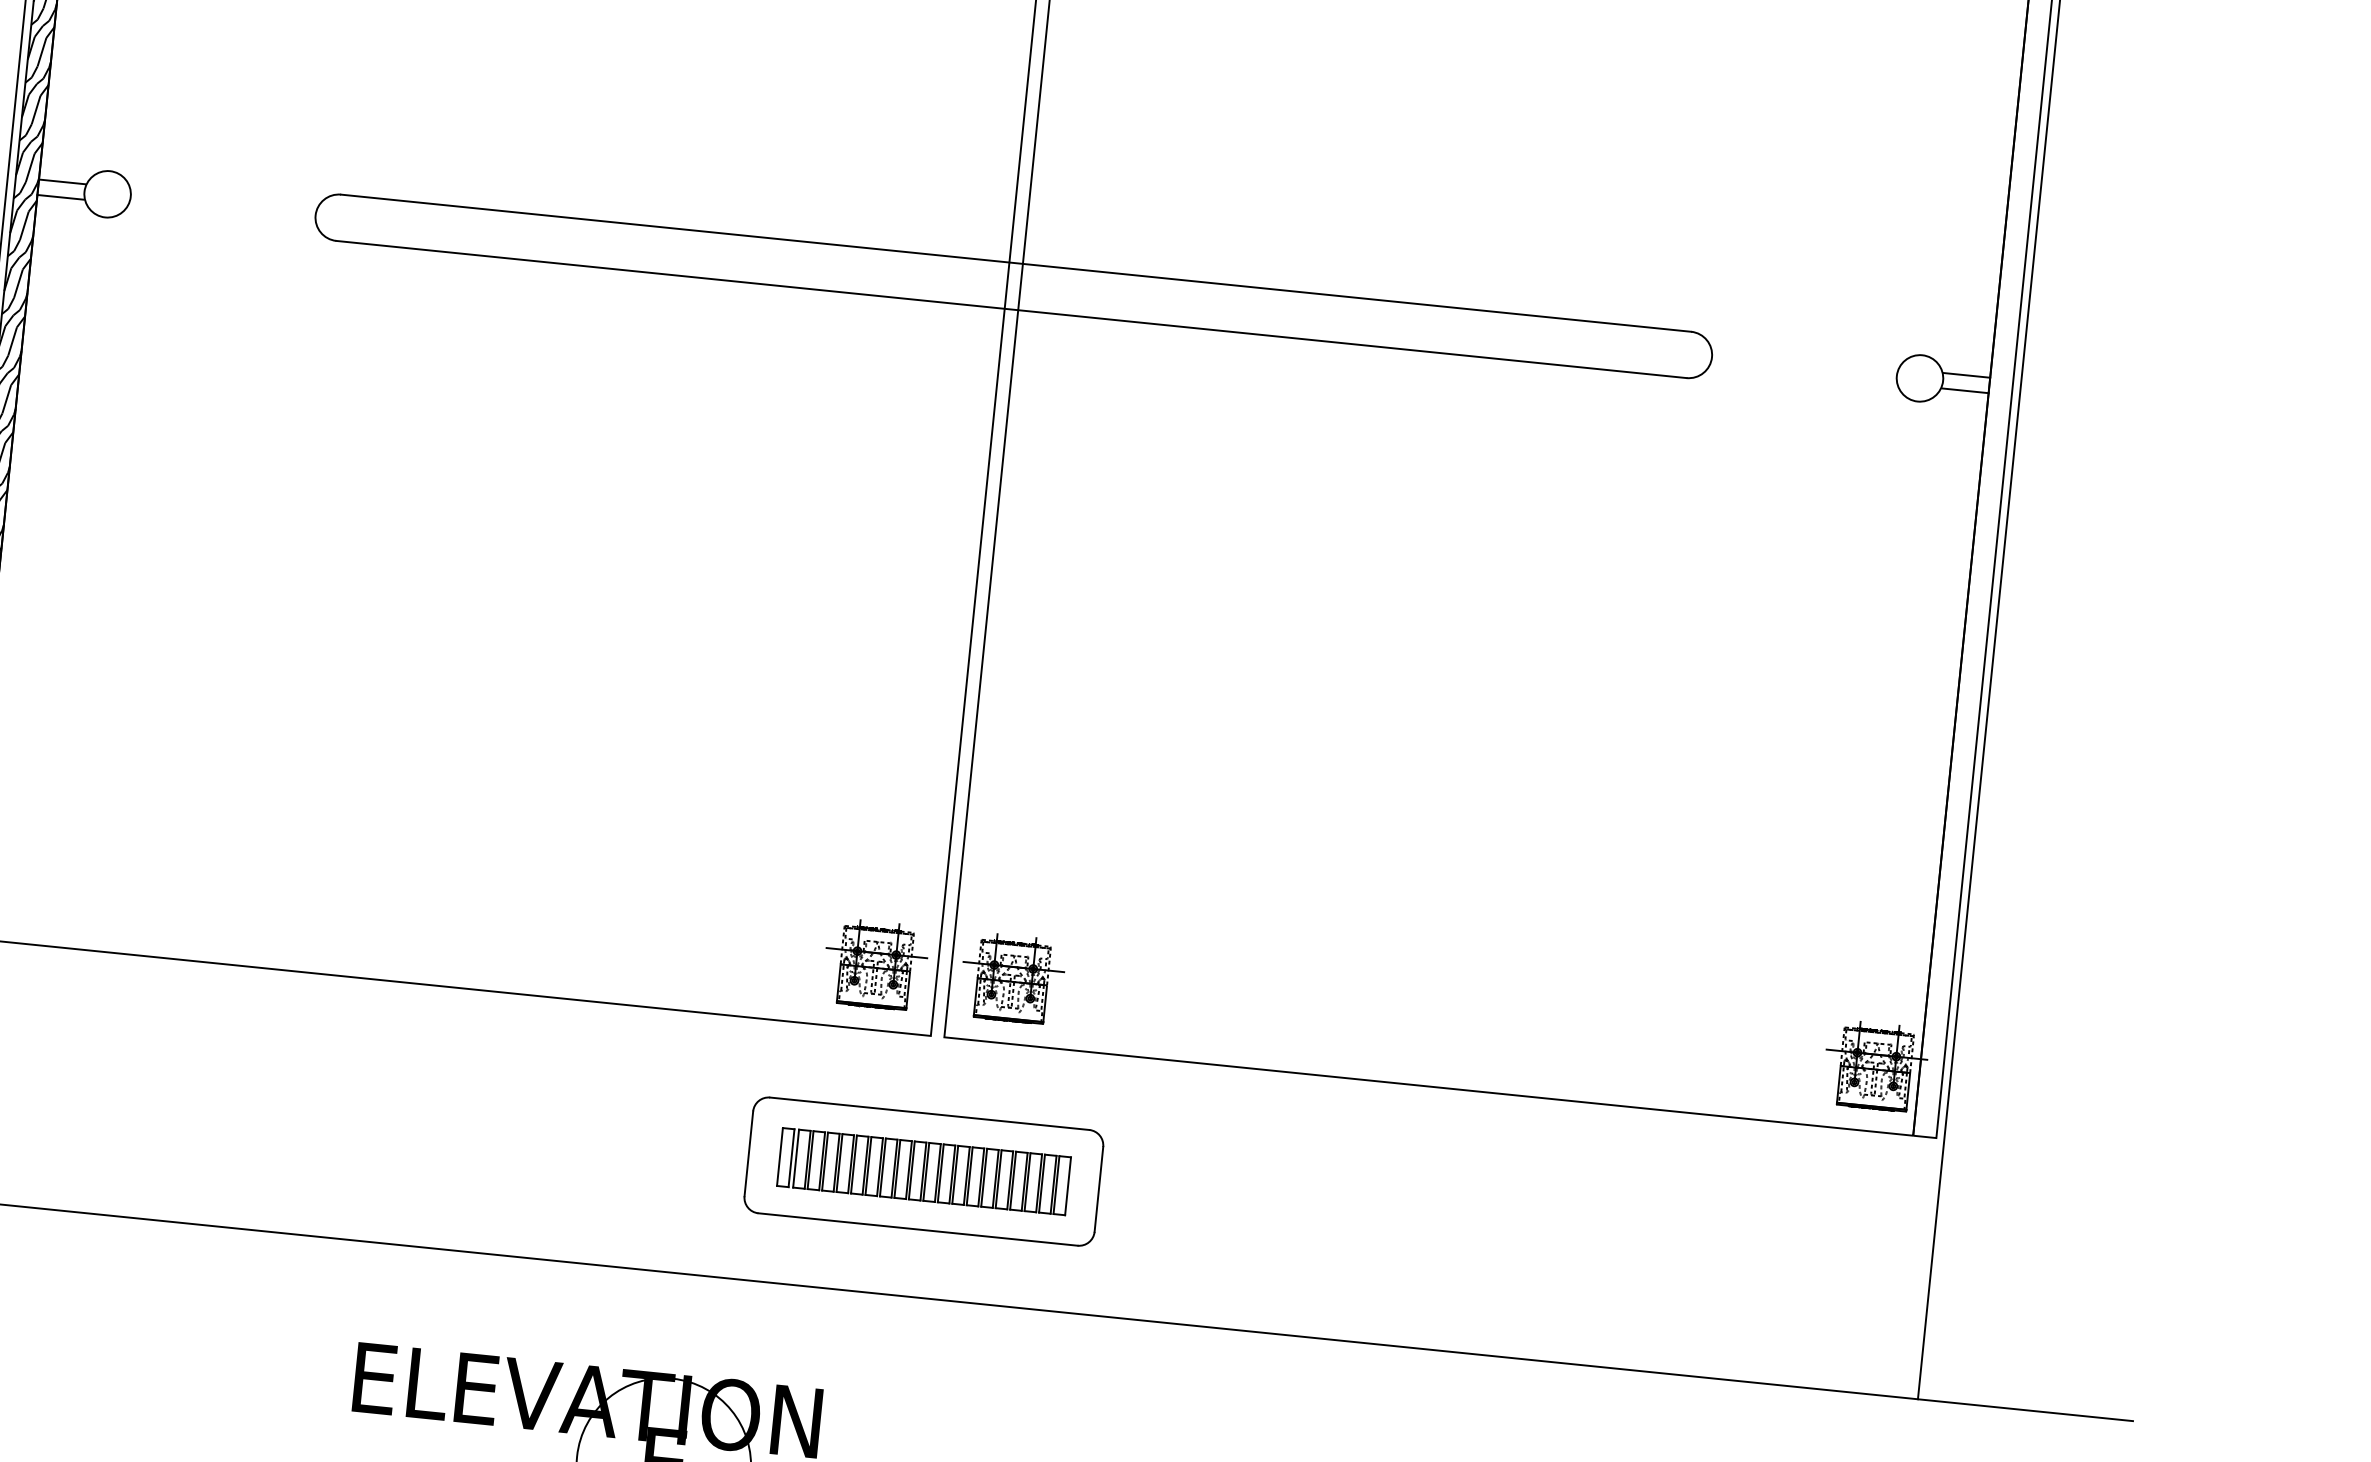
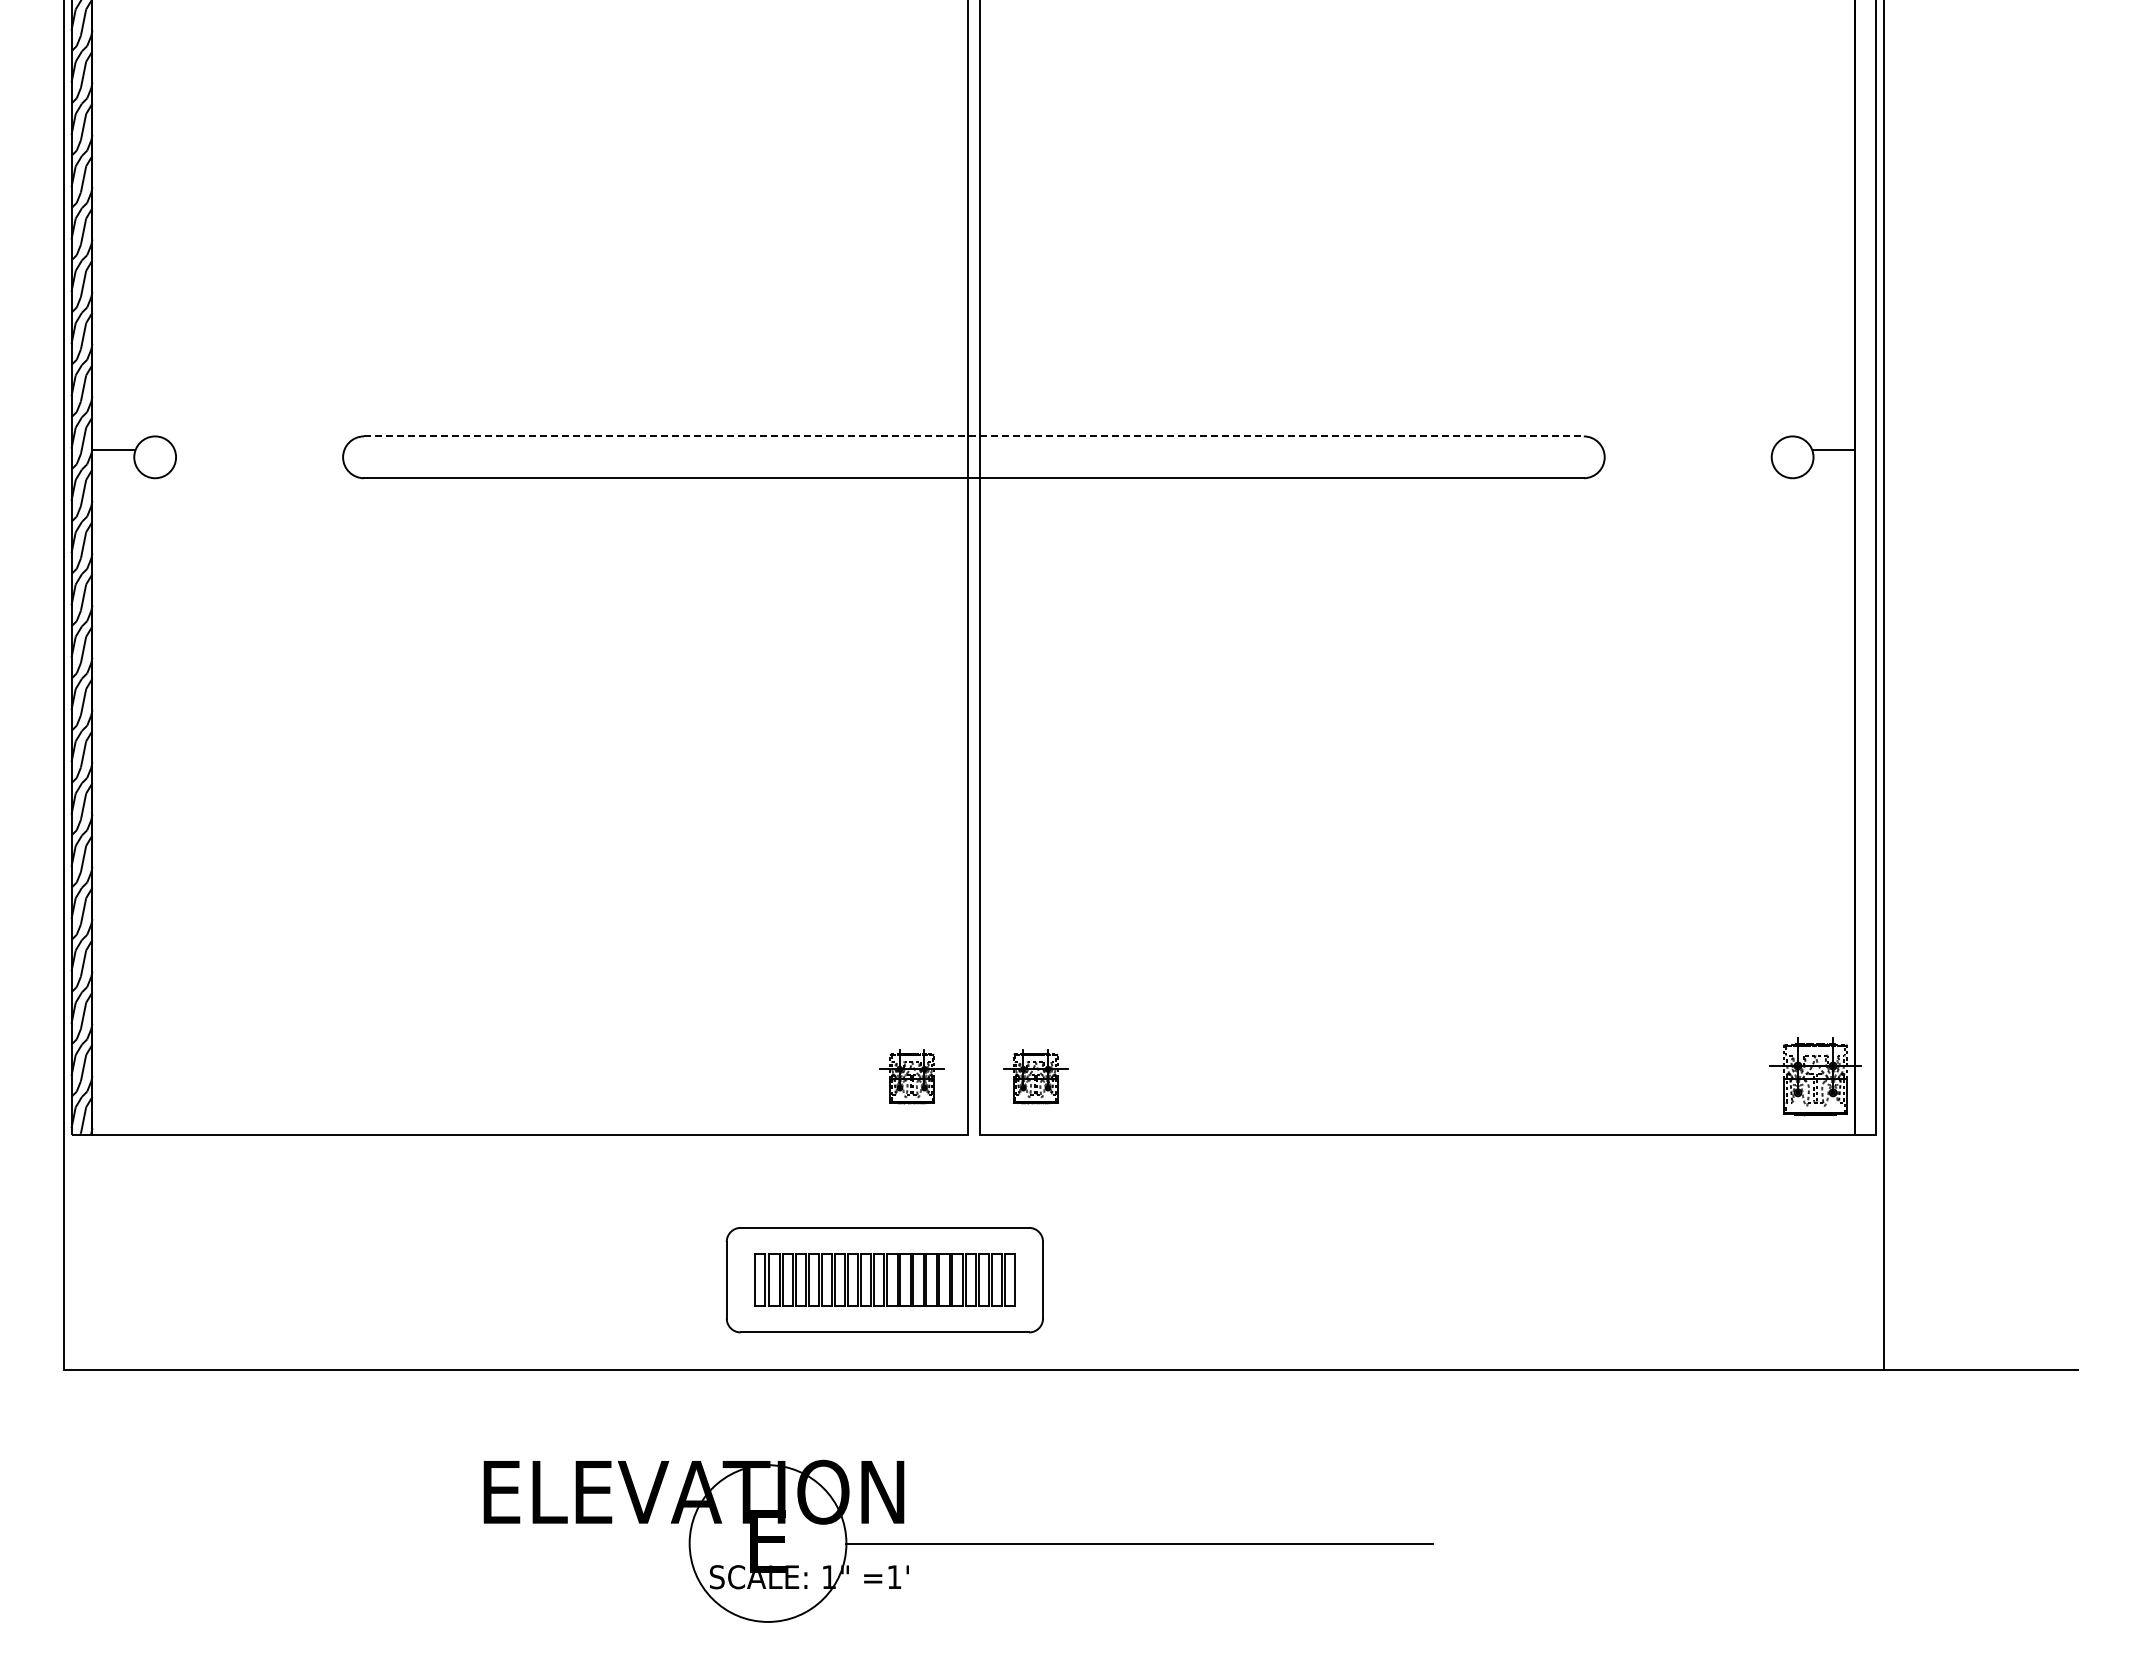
line: (60, 197) -> (113, 464), removed
line: (1015, 263) -> (973, 436), solid -> dashed
line: (1965, 391) -> (1834, 464), removed
part: (876, 964) -> (912, 1076), size x0.7
part: (1012, 978) -> (1035, 1076), size x0.7
part: (923, 1171) -> (884, 1280), moved

